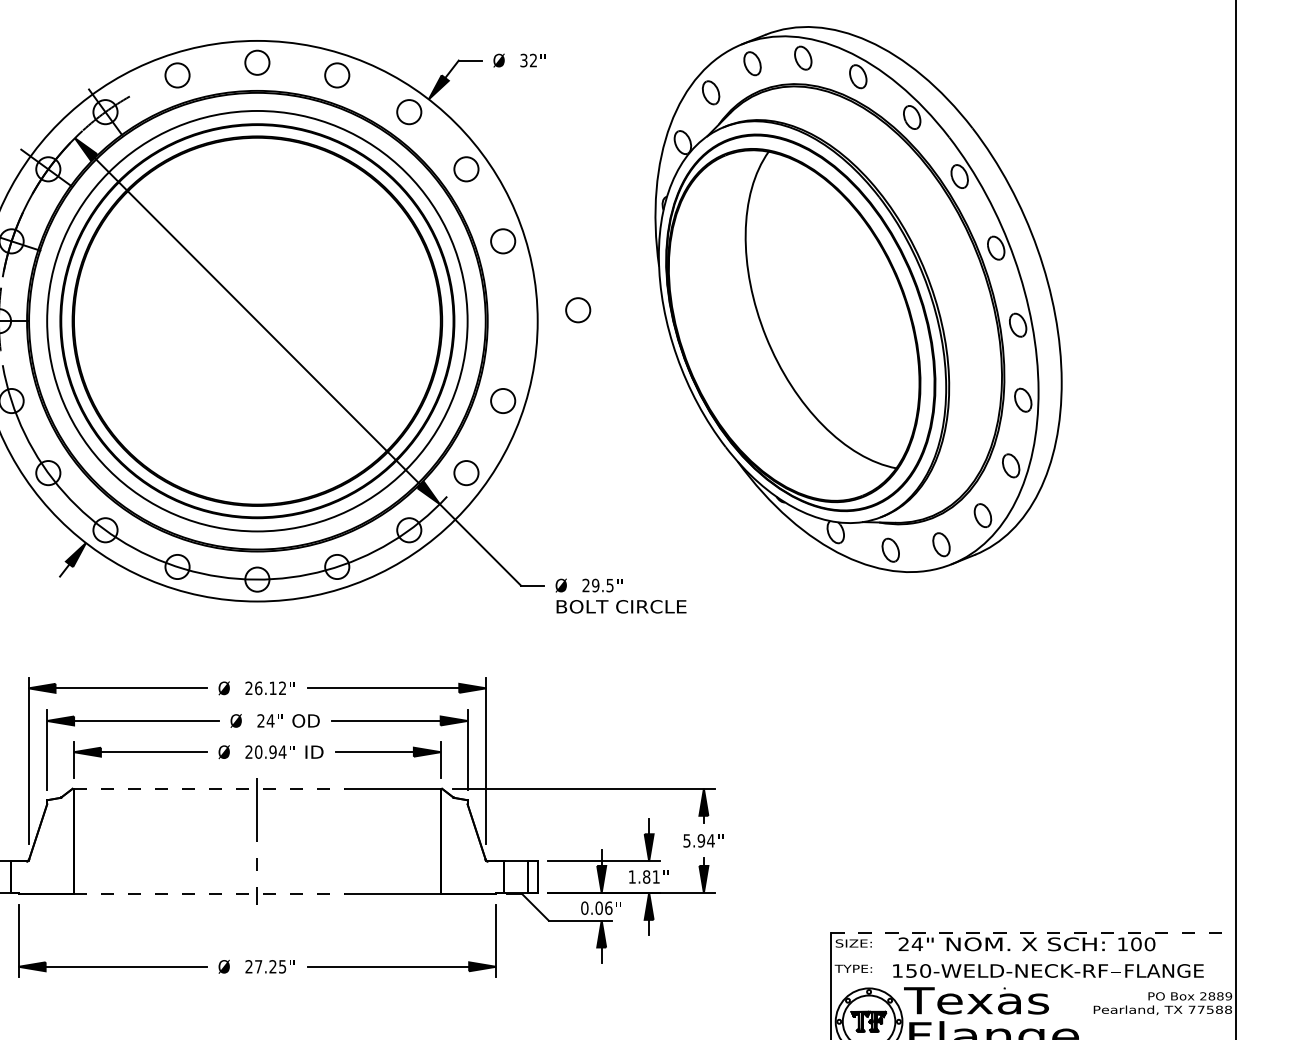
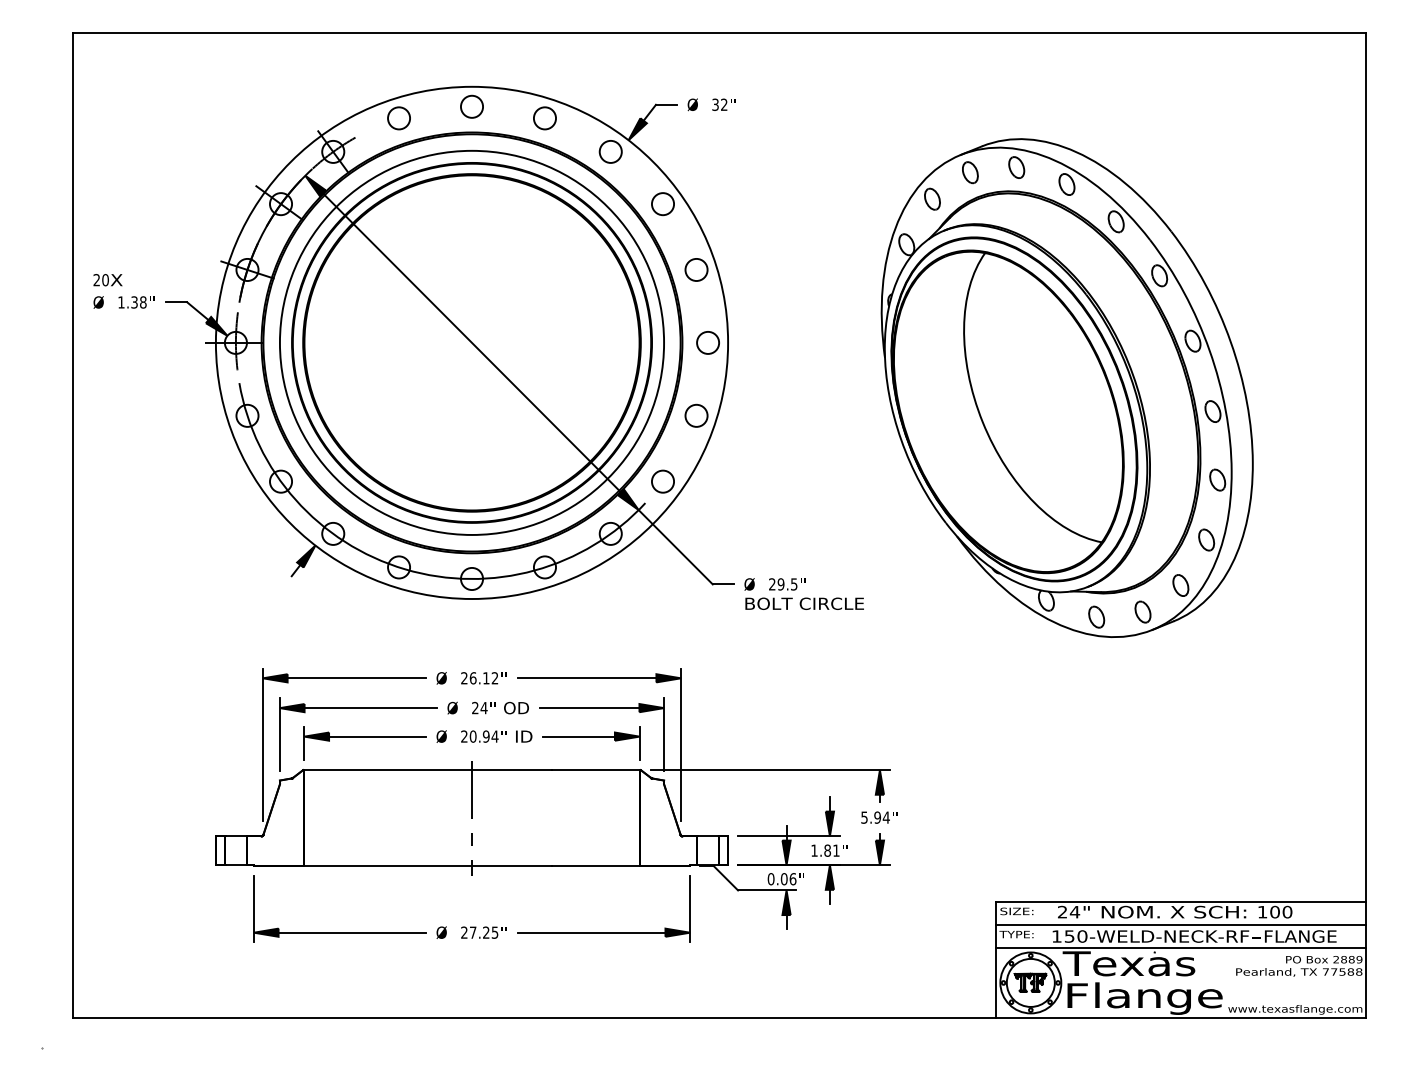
part: (857, 298) -> (1066, 387), moved
circle: (577, 309) -> (707, 342), moved
line: (209, 789) -> (428, 770), dashed -> solid
line: (209, 894) -> (428, 866), dashed -> solid
line: (1033, 933) -> (1181, 902), dashed -> solid
line: (1032, 958) -> (1180, 925), added
line: (1032, 984) -> (1180, 948), added

